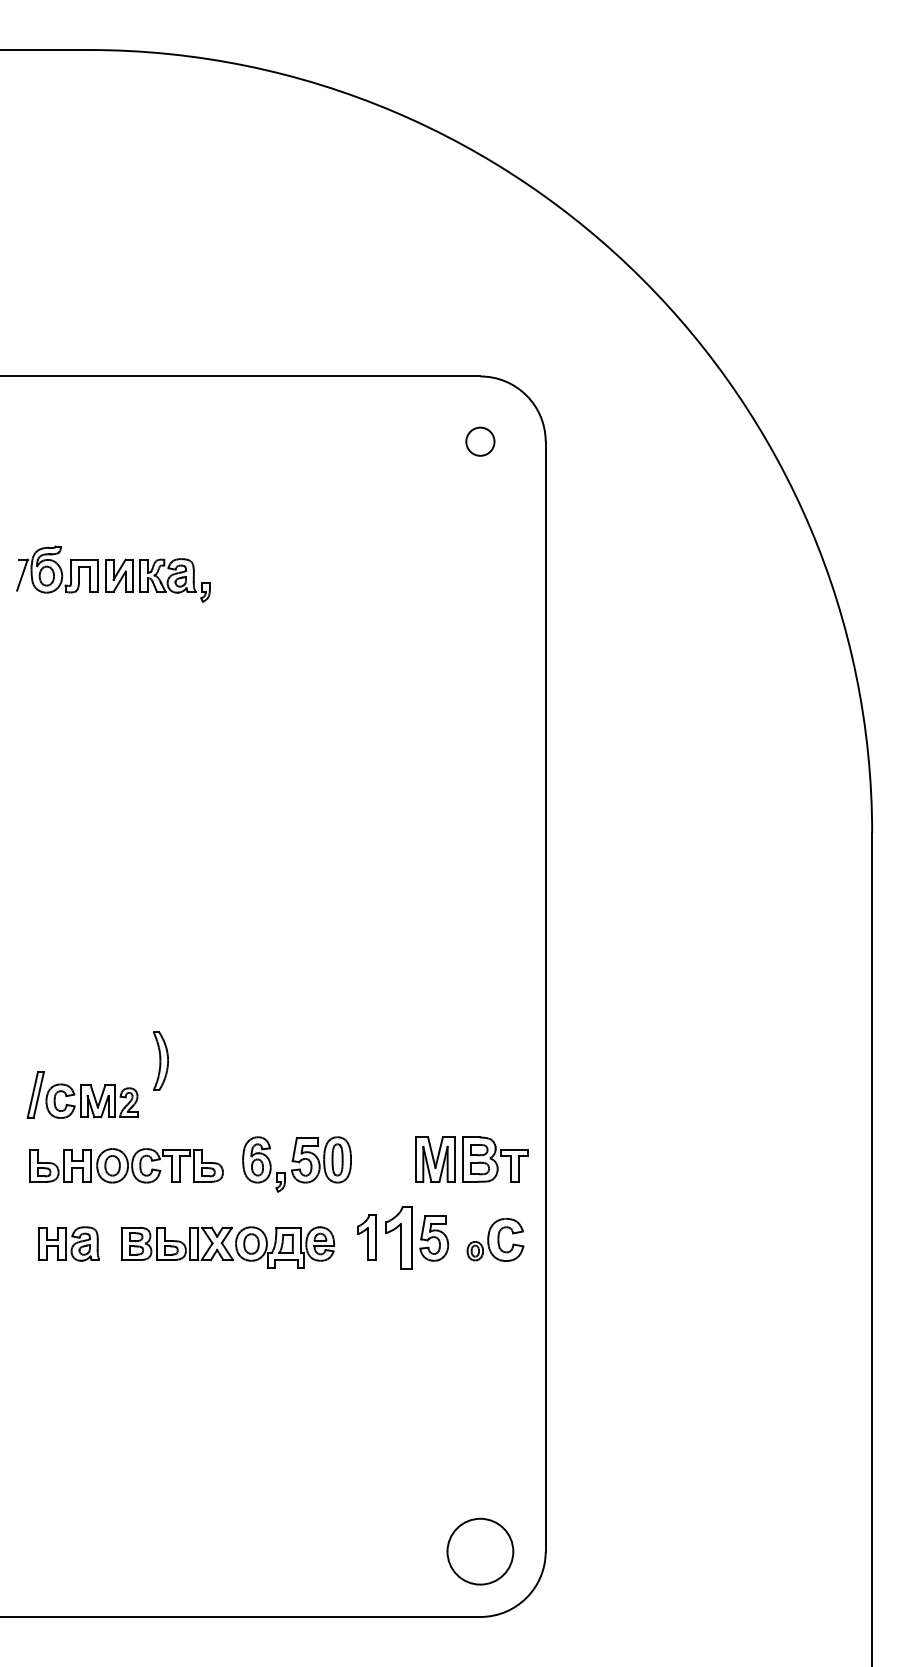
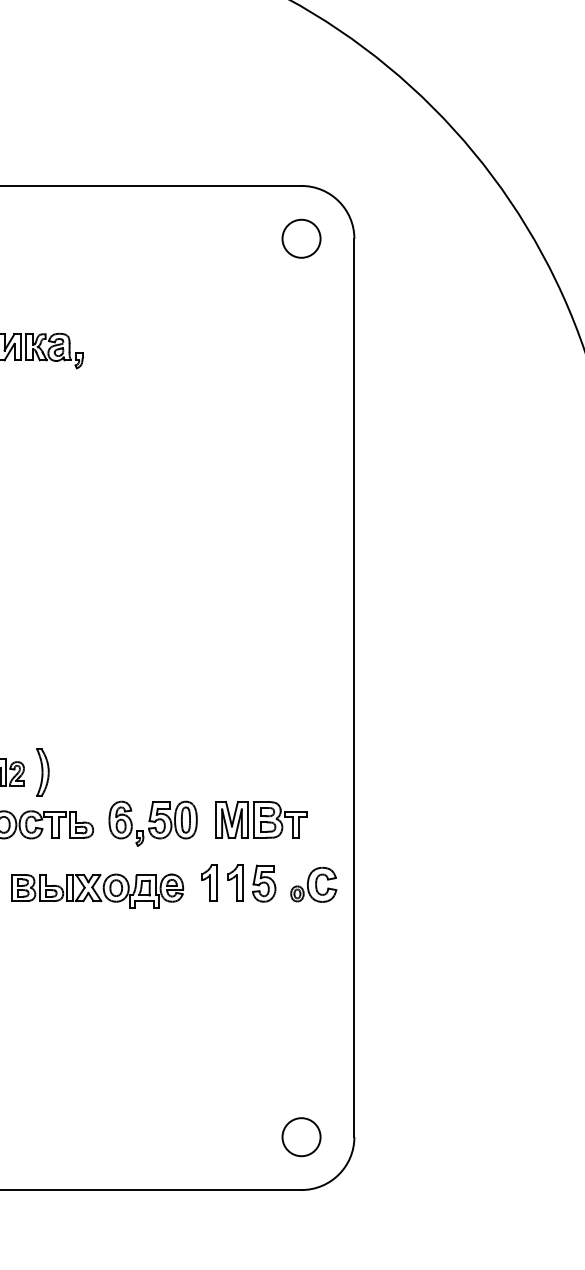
circle: (479, 441) -> (300, 238), size x1.67
part: (160, 1060) -> (42, 771), moved
part: (471, 1159) -> (261, 819), moved
part: (398, 1237) -> (235, 882), size x0.71
circle: (479, 1551) -> (300, 1137), size x0.71

